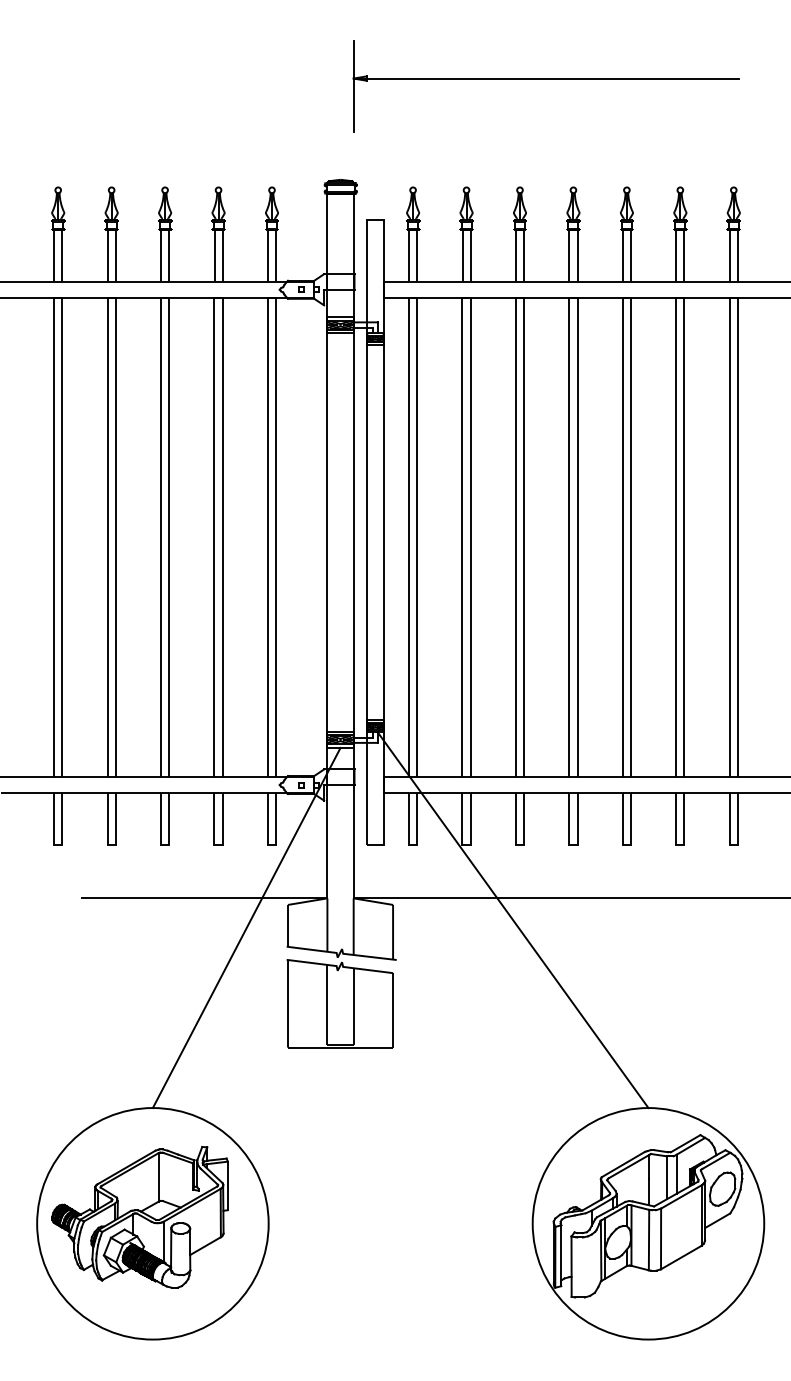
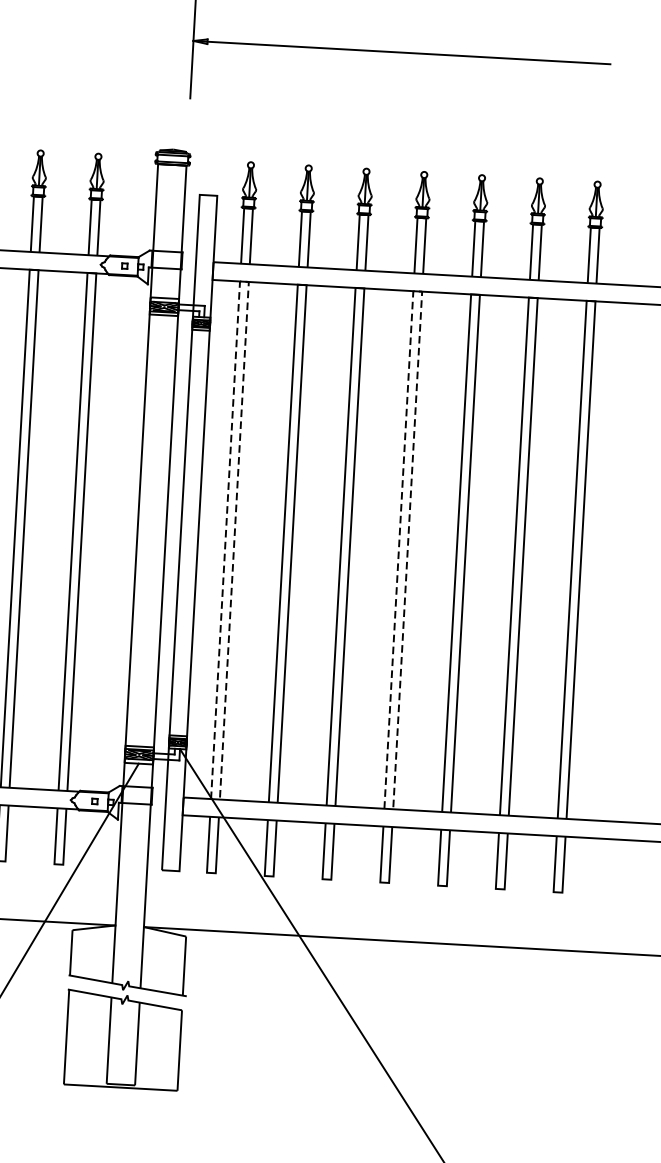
line: (413, 298) -> (244, 282), solid -> dashed
line: (573, 298) -> (417, 291), solid -> dashed

